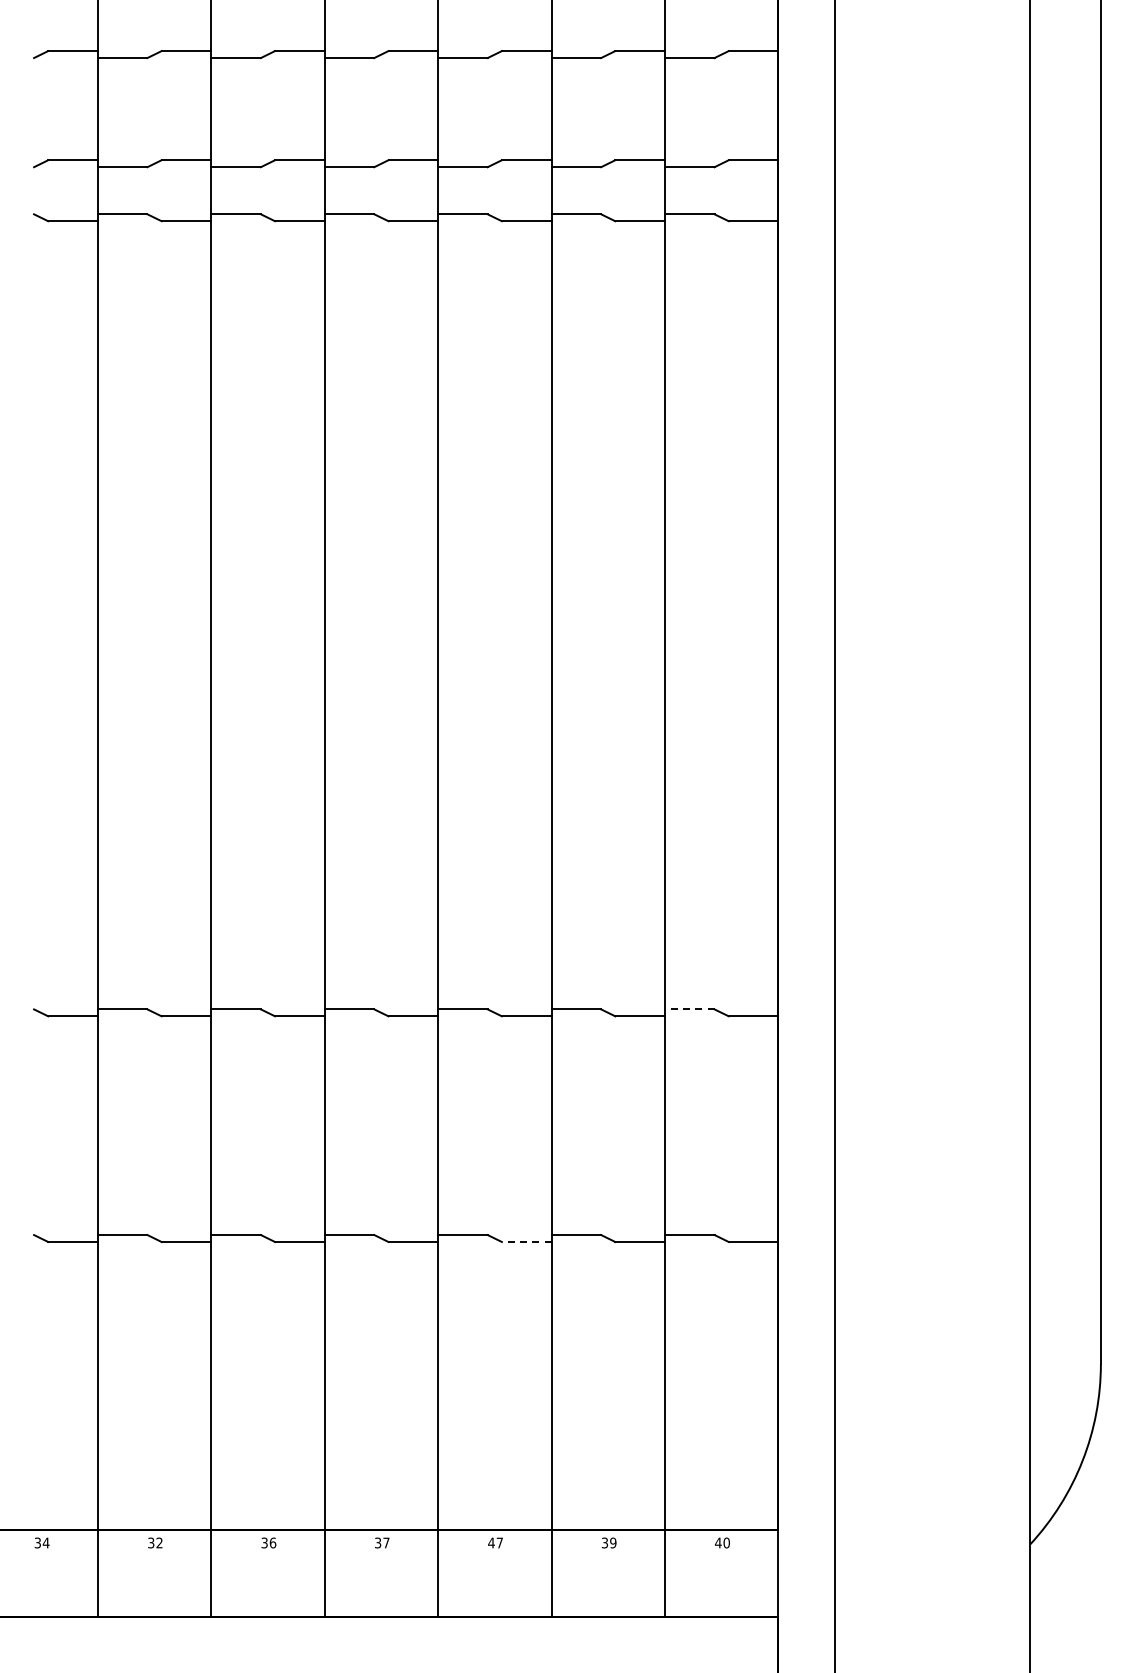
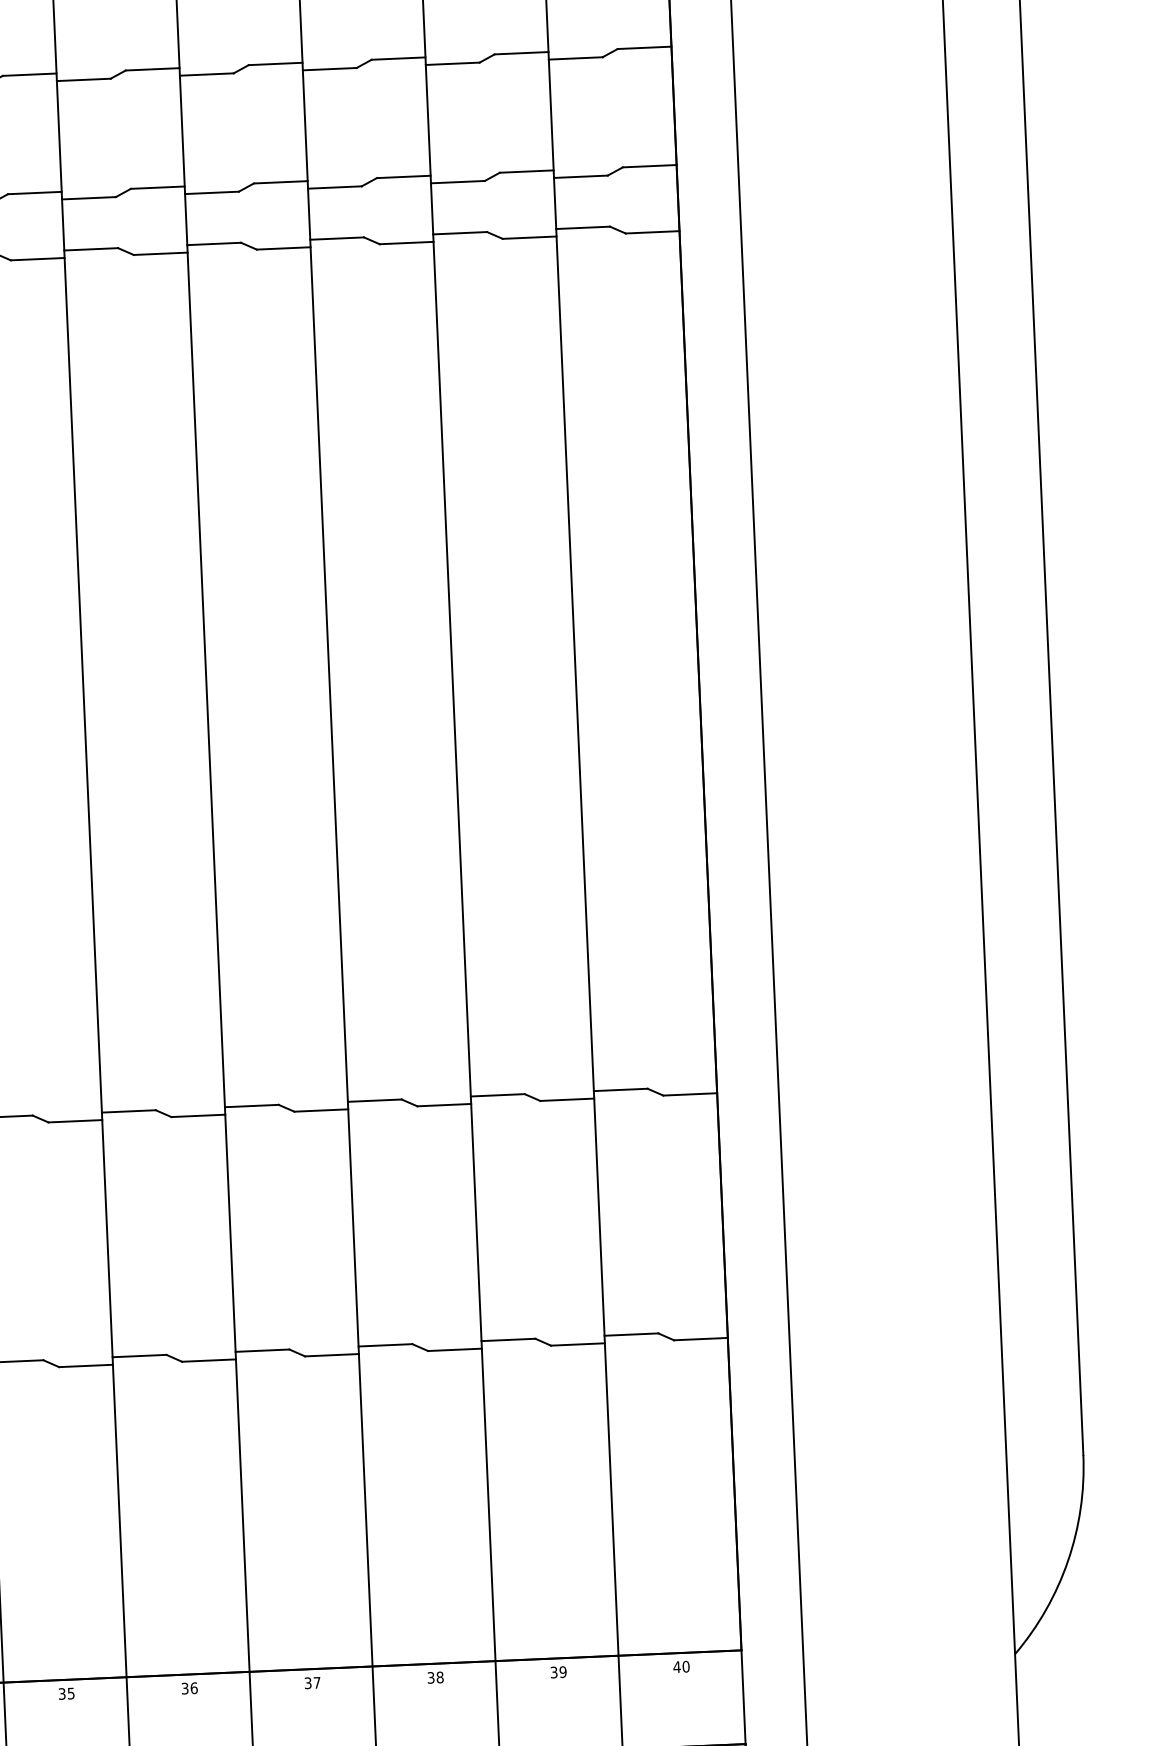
line: (689, 1009) -> (620, 1090), dashed -> solid
line: (526, 1242) -> (454, 1350), dashed -> solid
text: (159, 1542) -> (71, 1693), 32 -> 35
text: (495, 1542) -> (435, 1677), 47 -> 38

